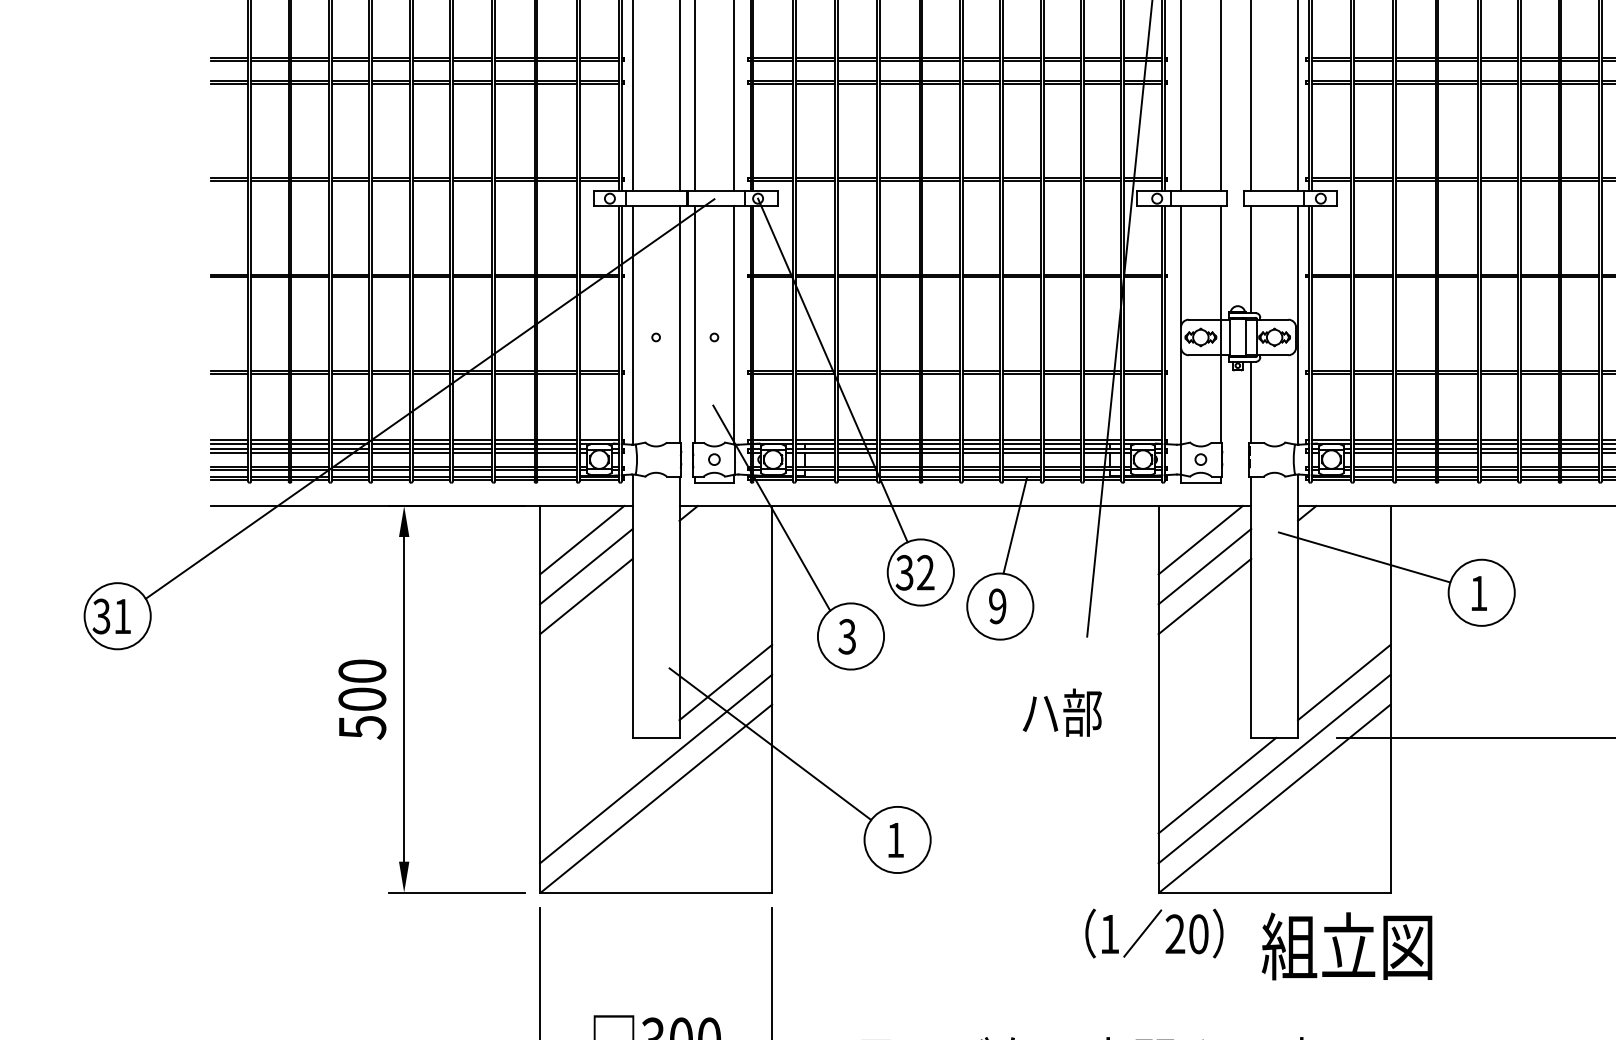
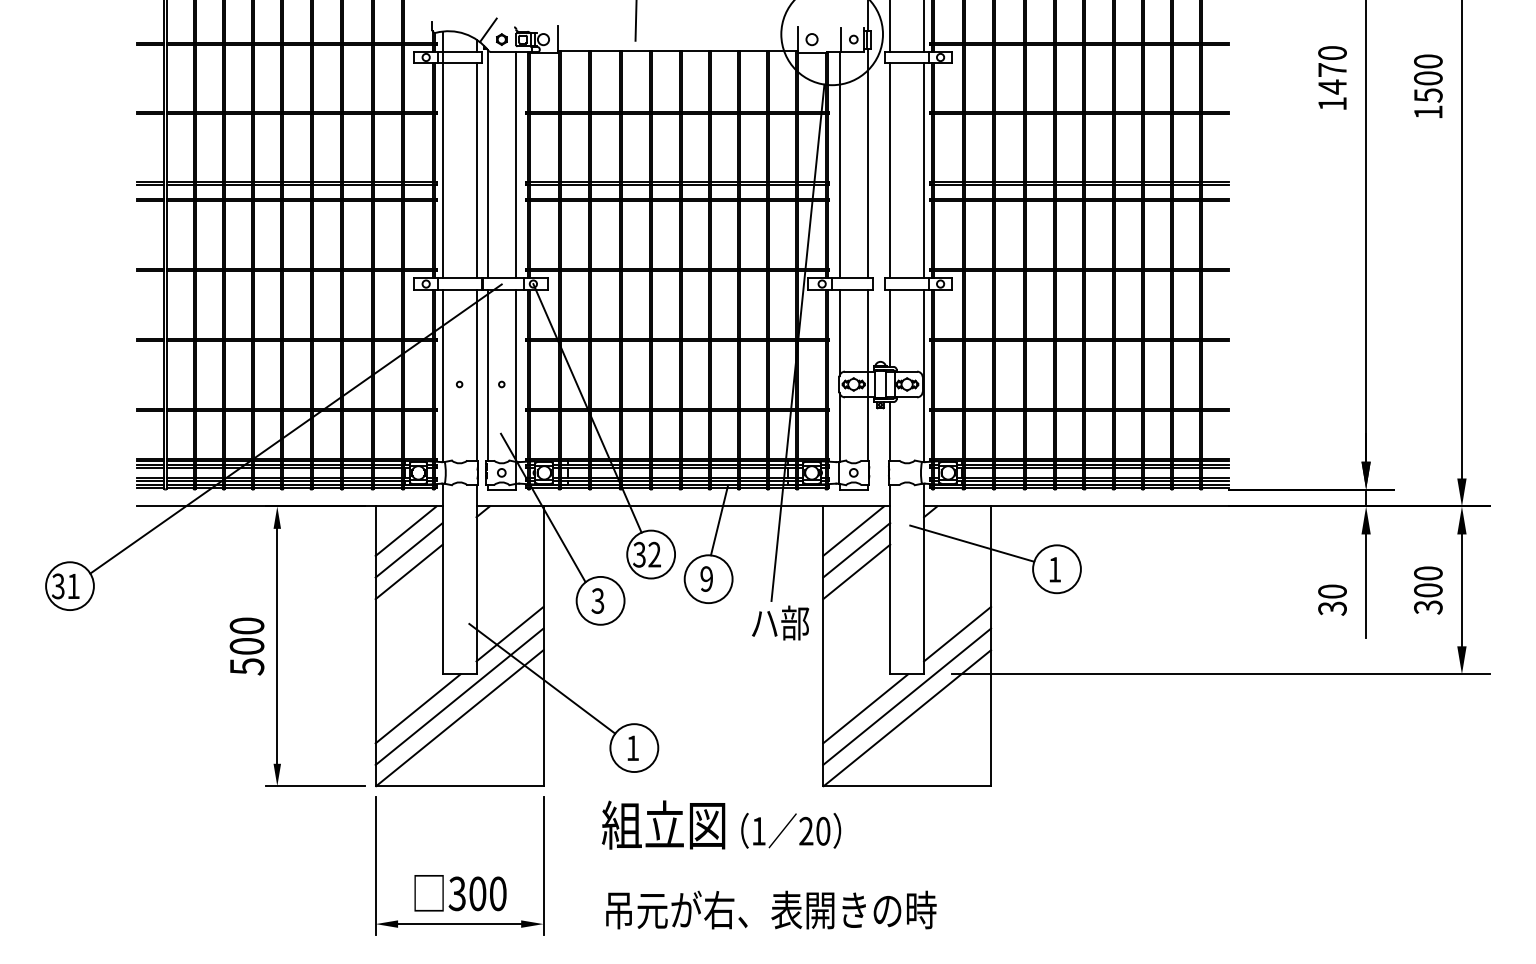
text: (1062, 712) -> (780, 622), moved
line: (597, 785) -> (417, 708), added
text: (1154, 933) -> (791, 830), moved
text: (1346, 945) -> (663, 824), moved

